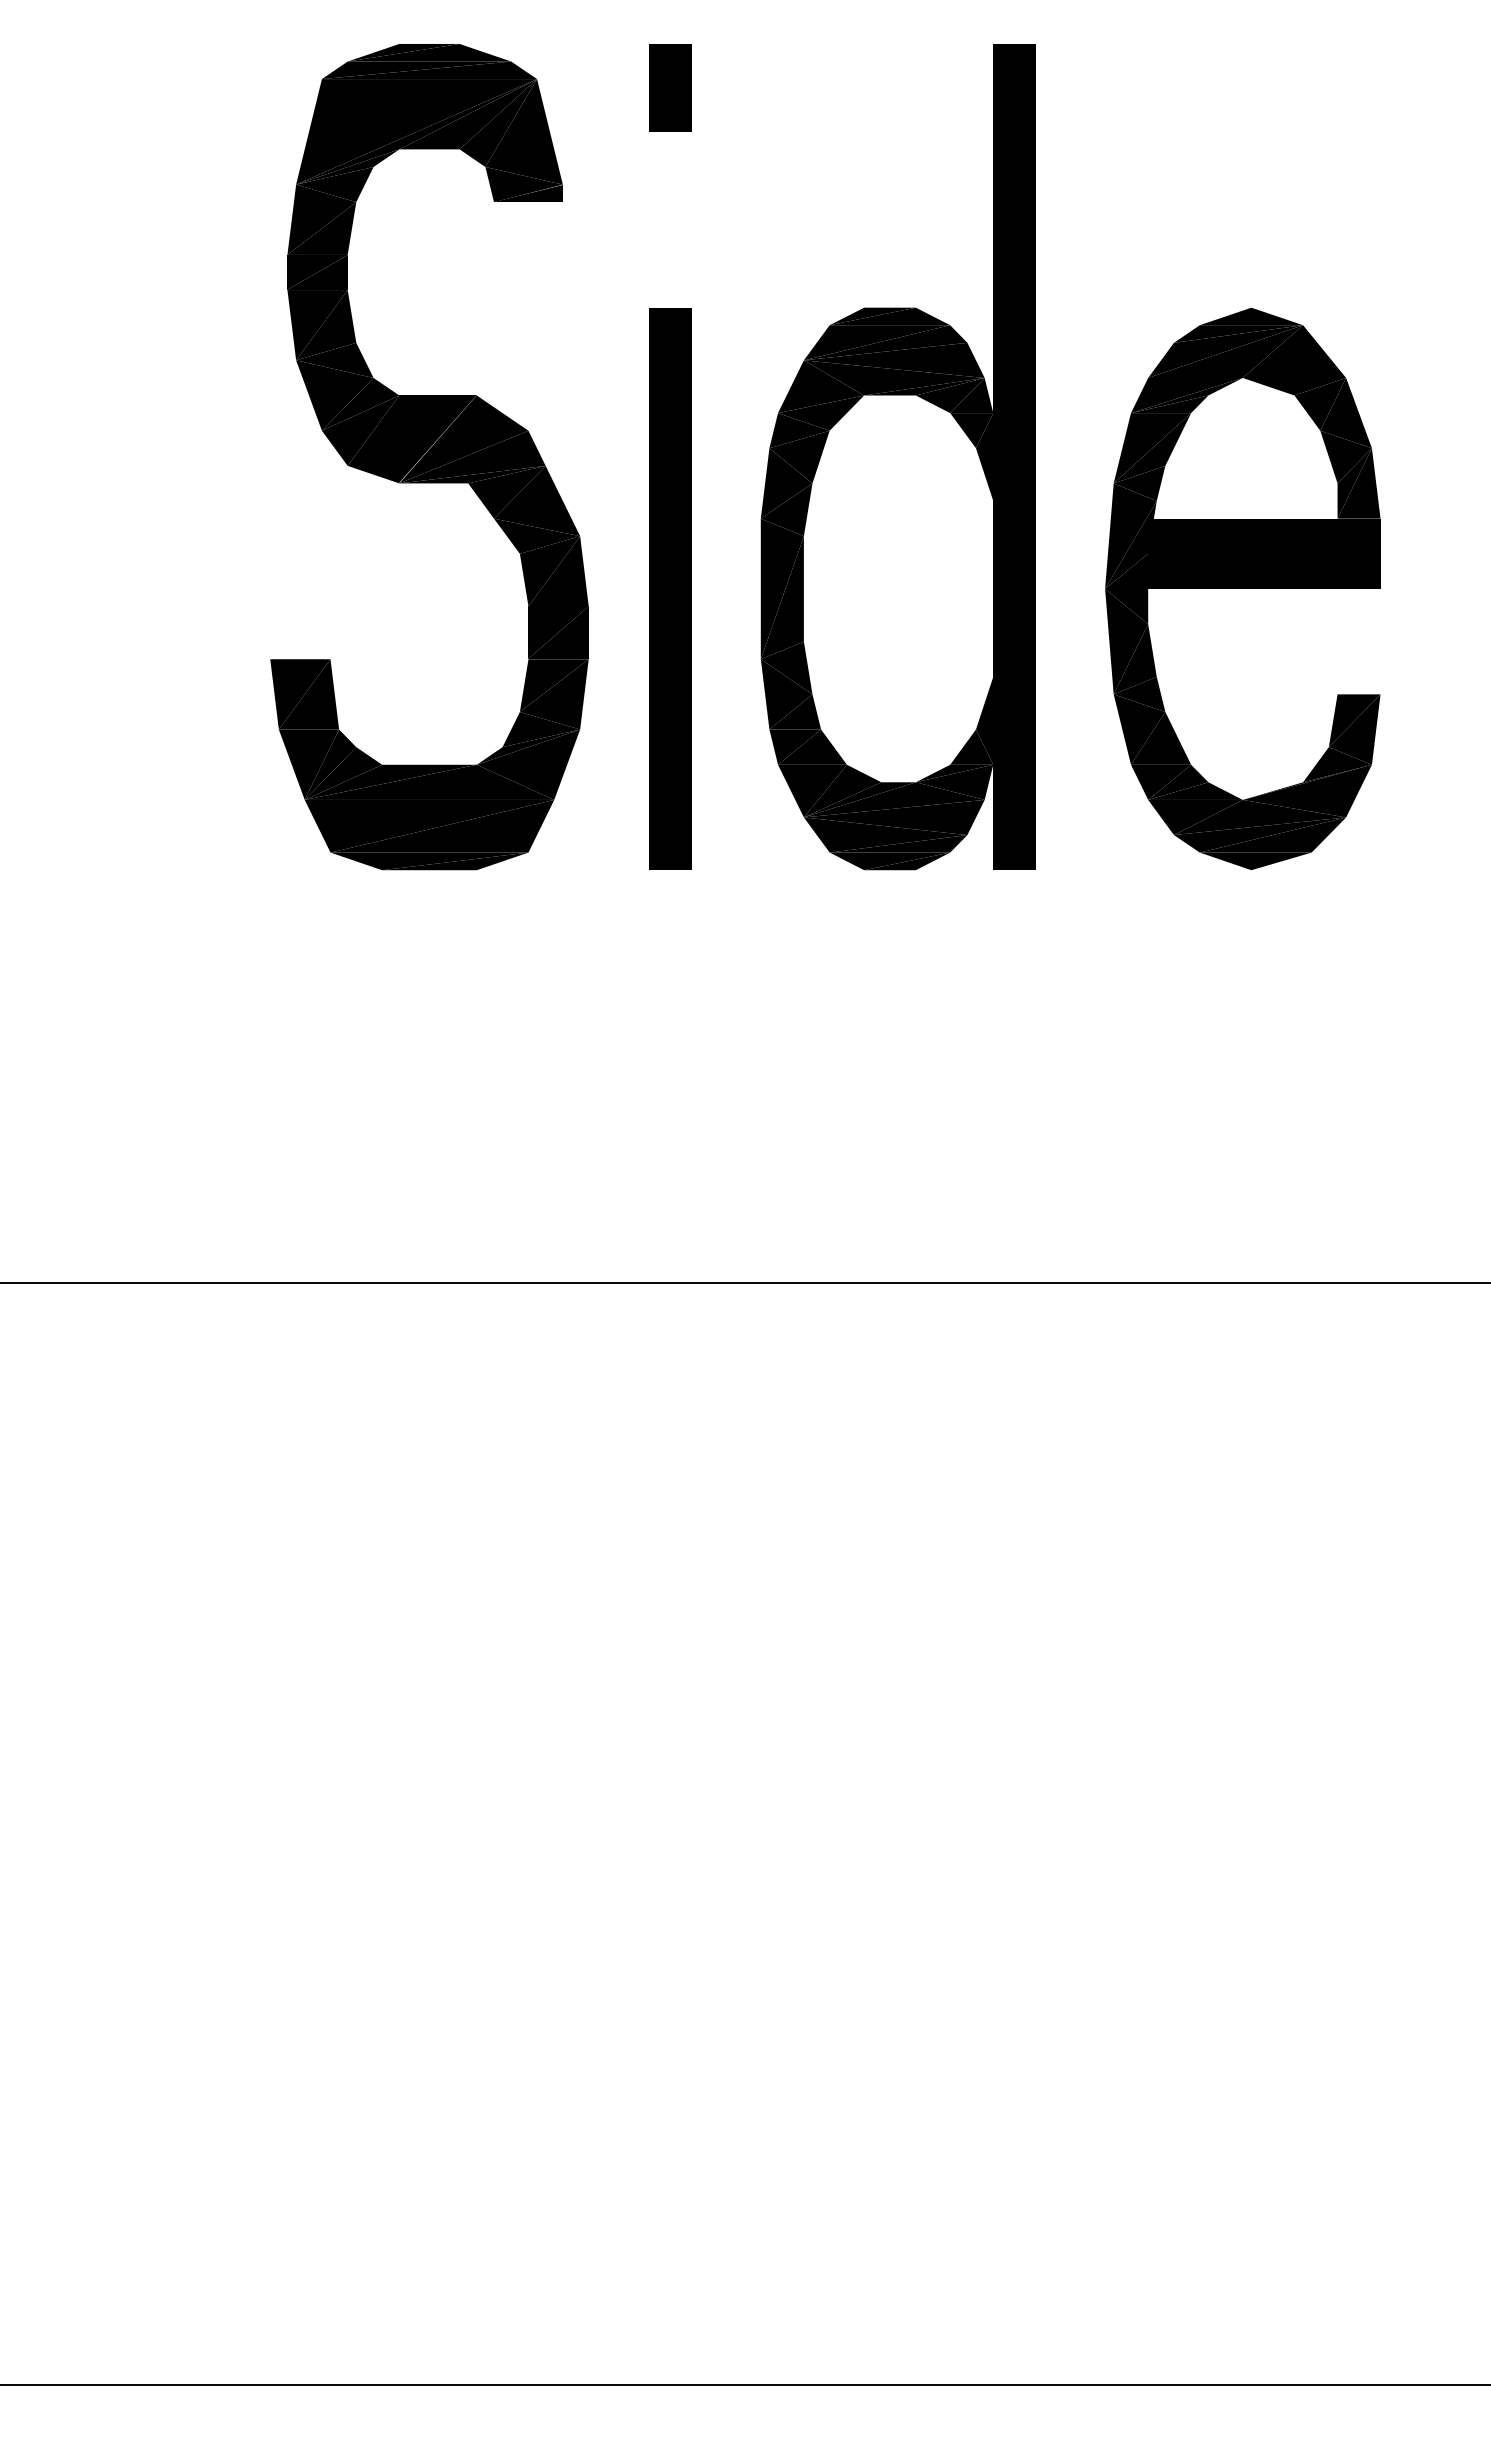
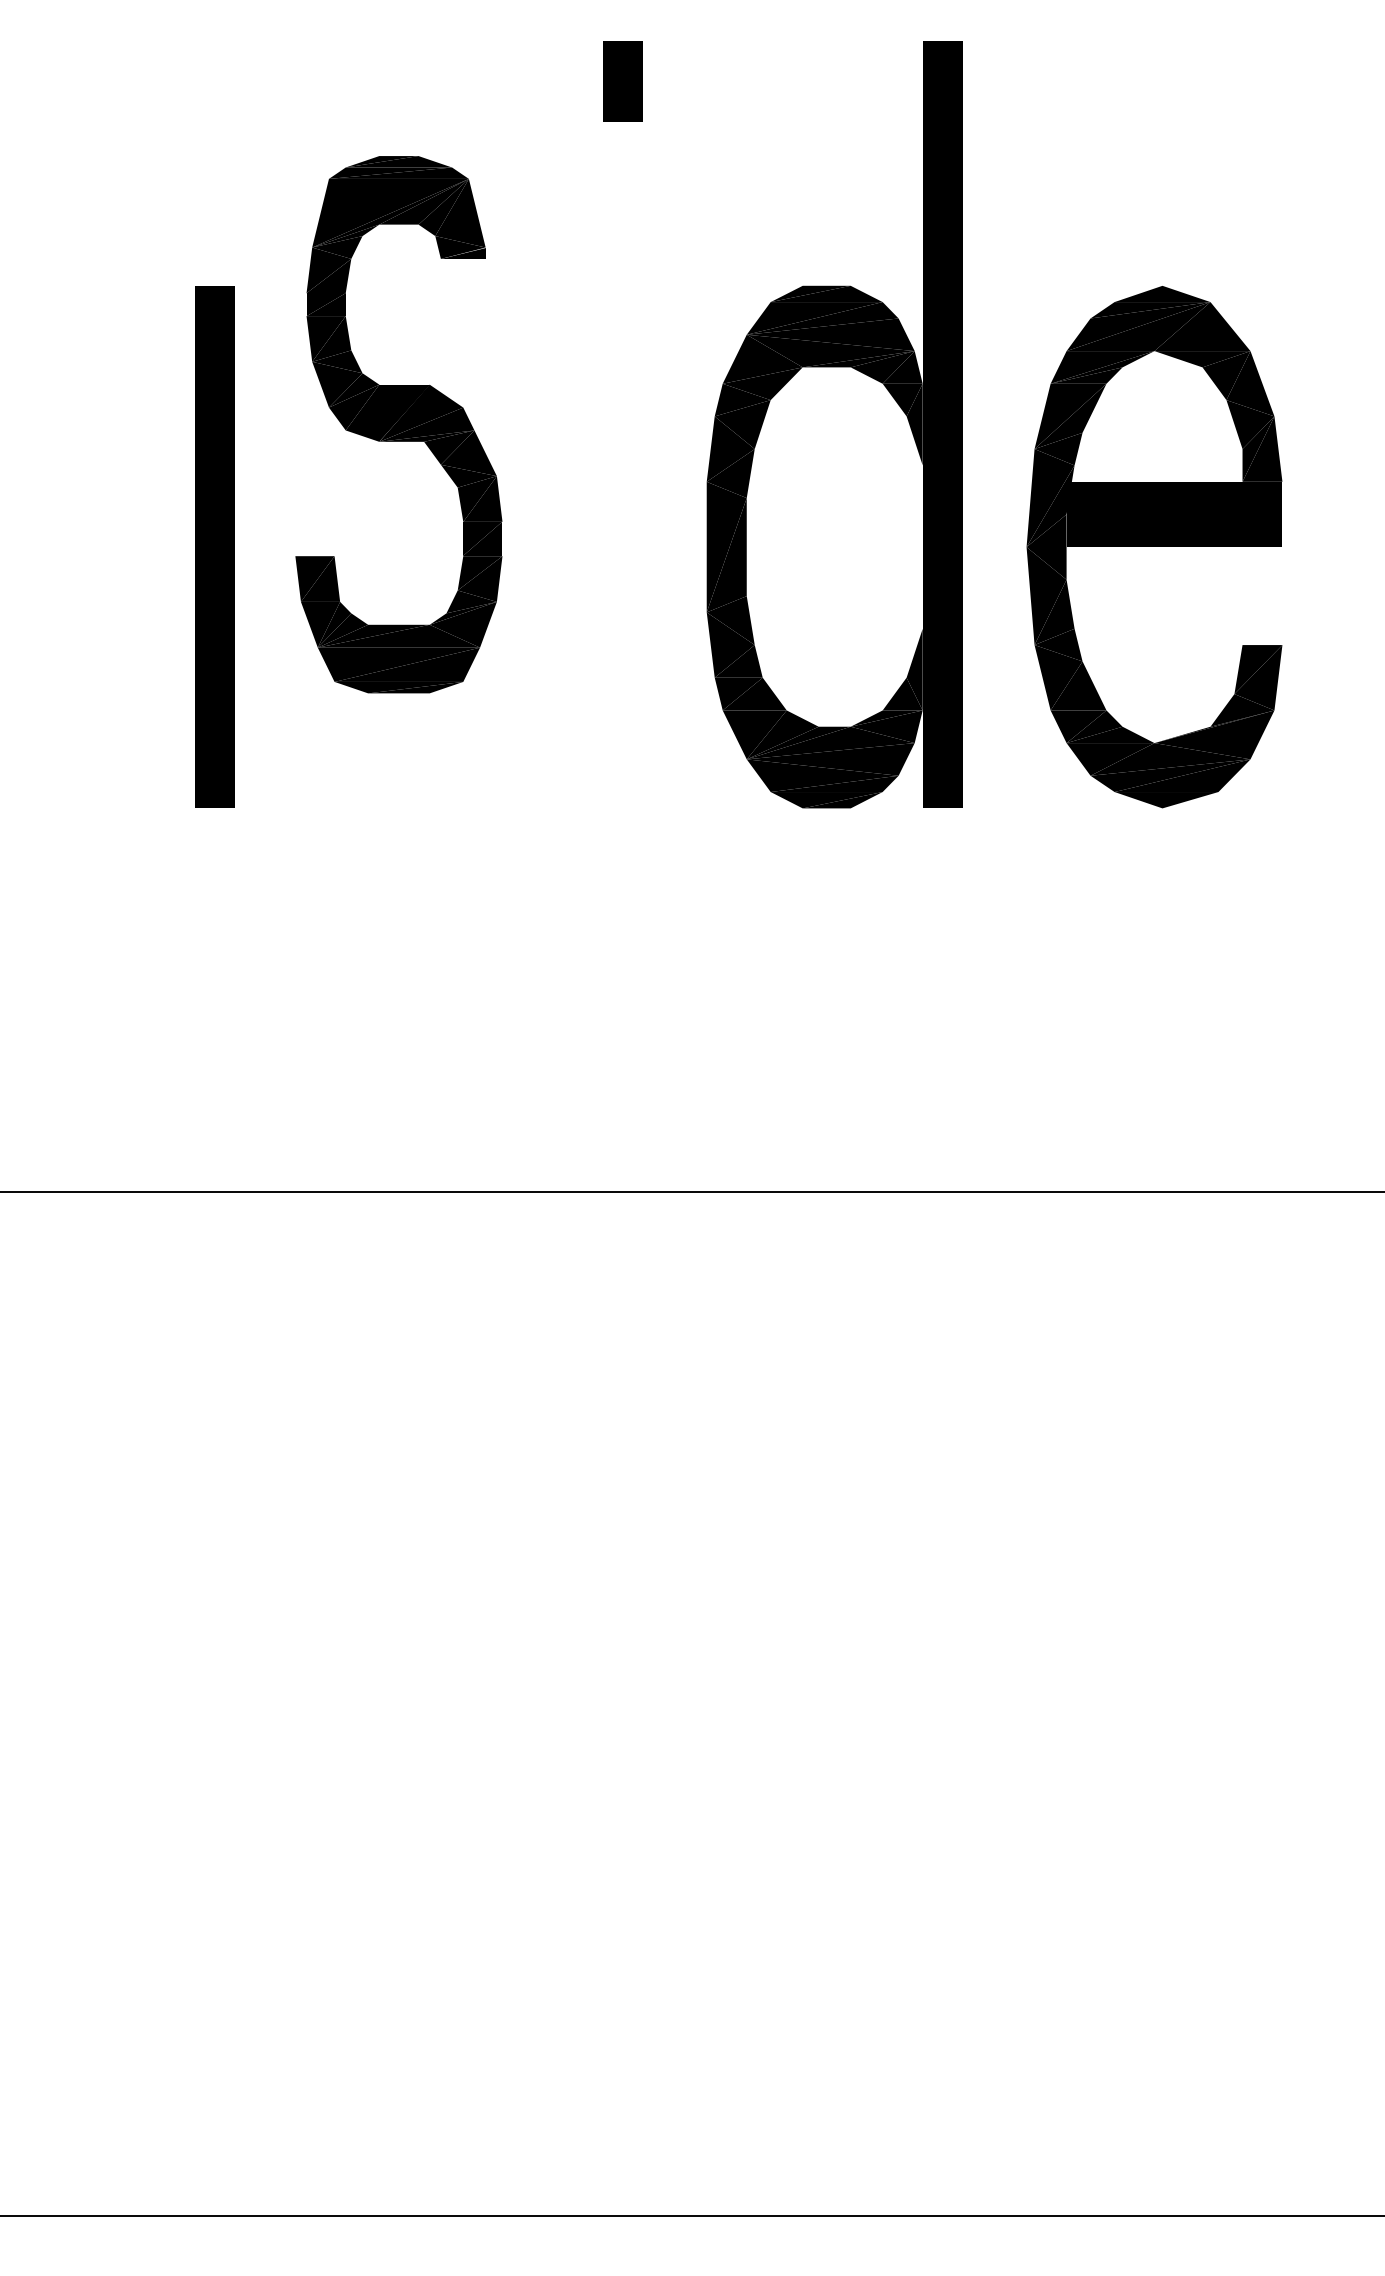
part: (429, 457) -> (398, 424), size x0.7
part: (670, 588) -> (214, 546), moved

